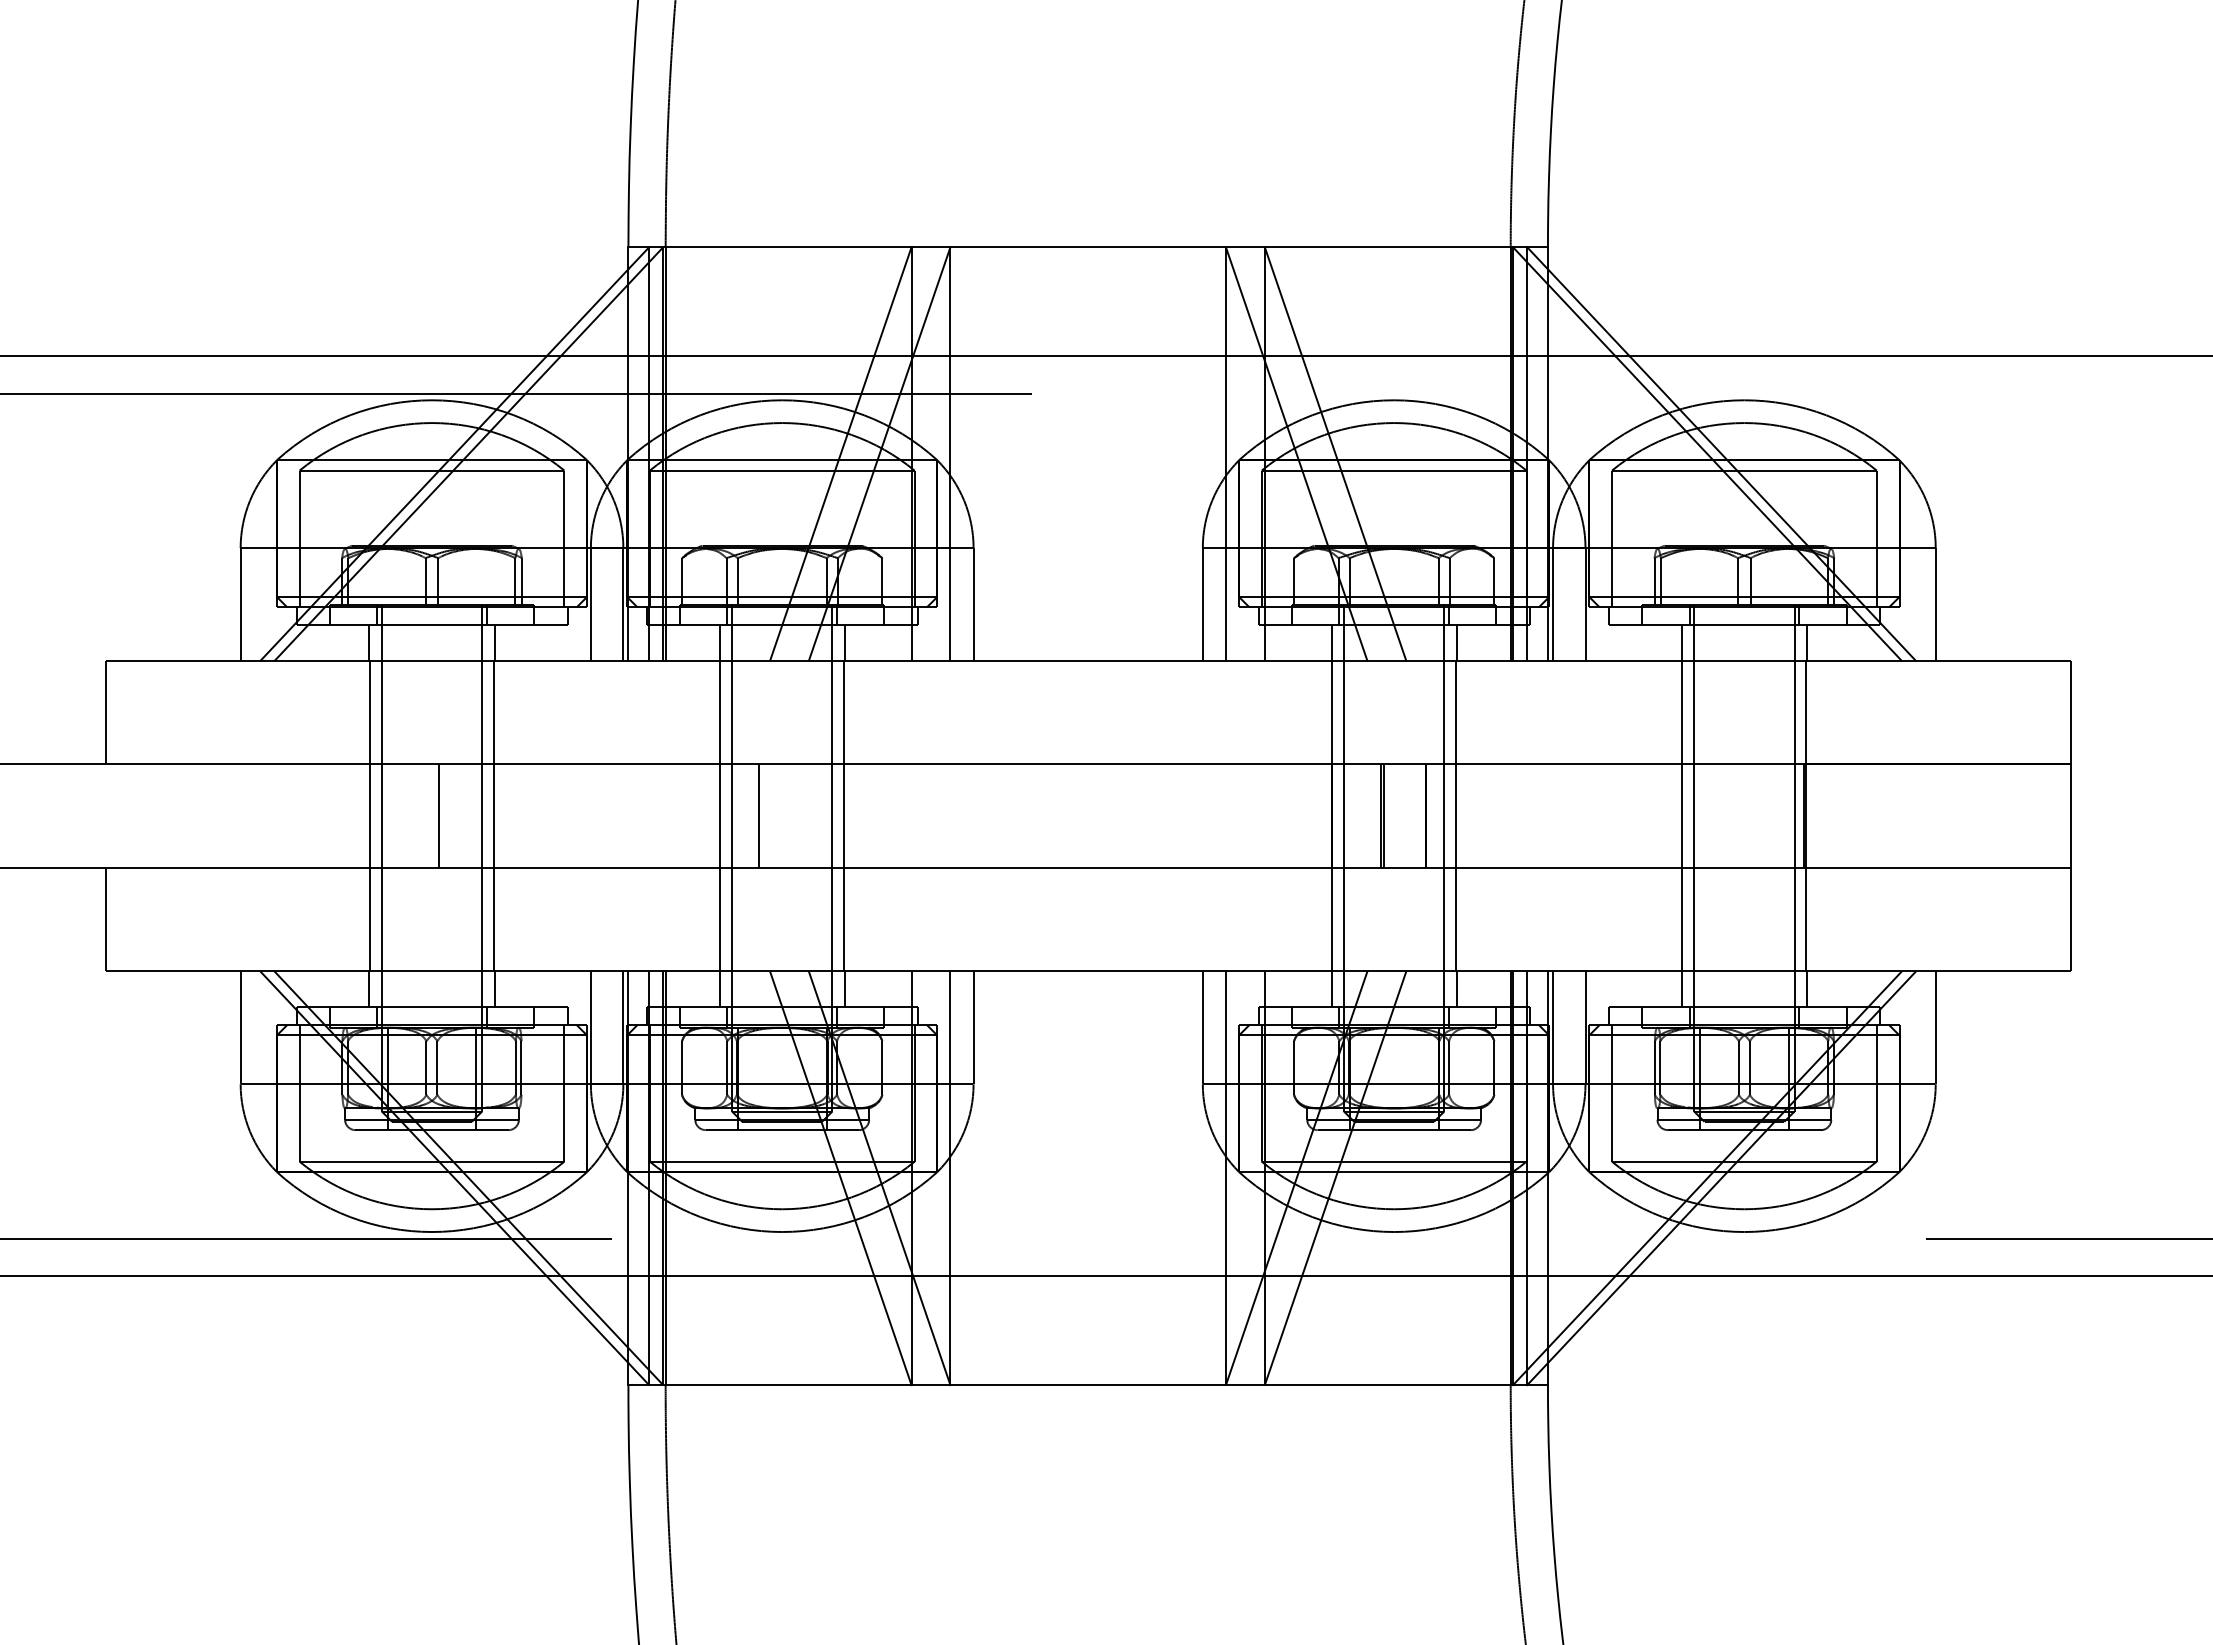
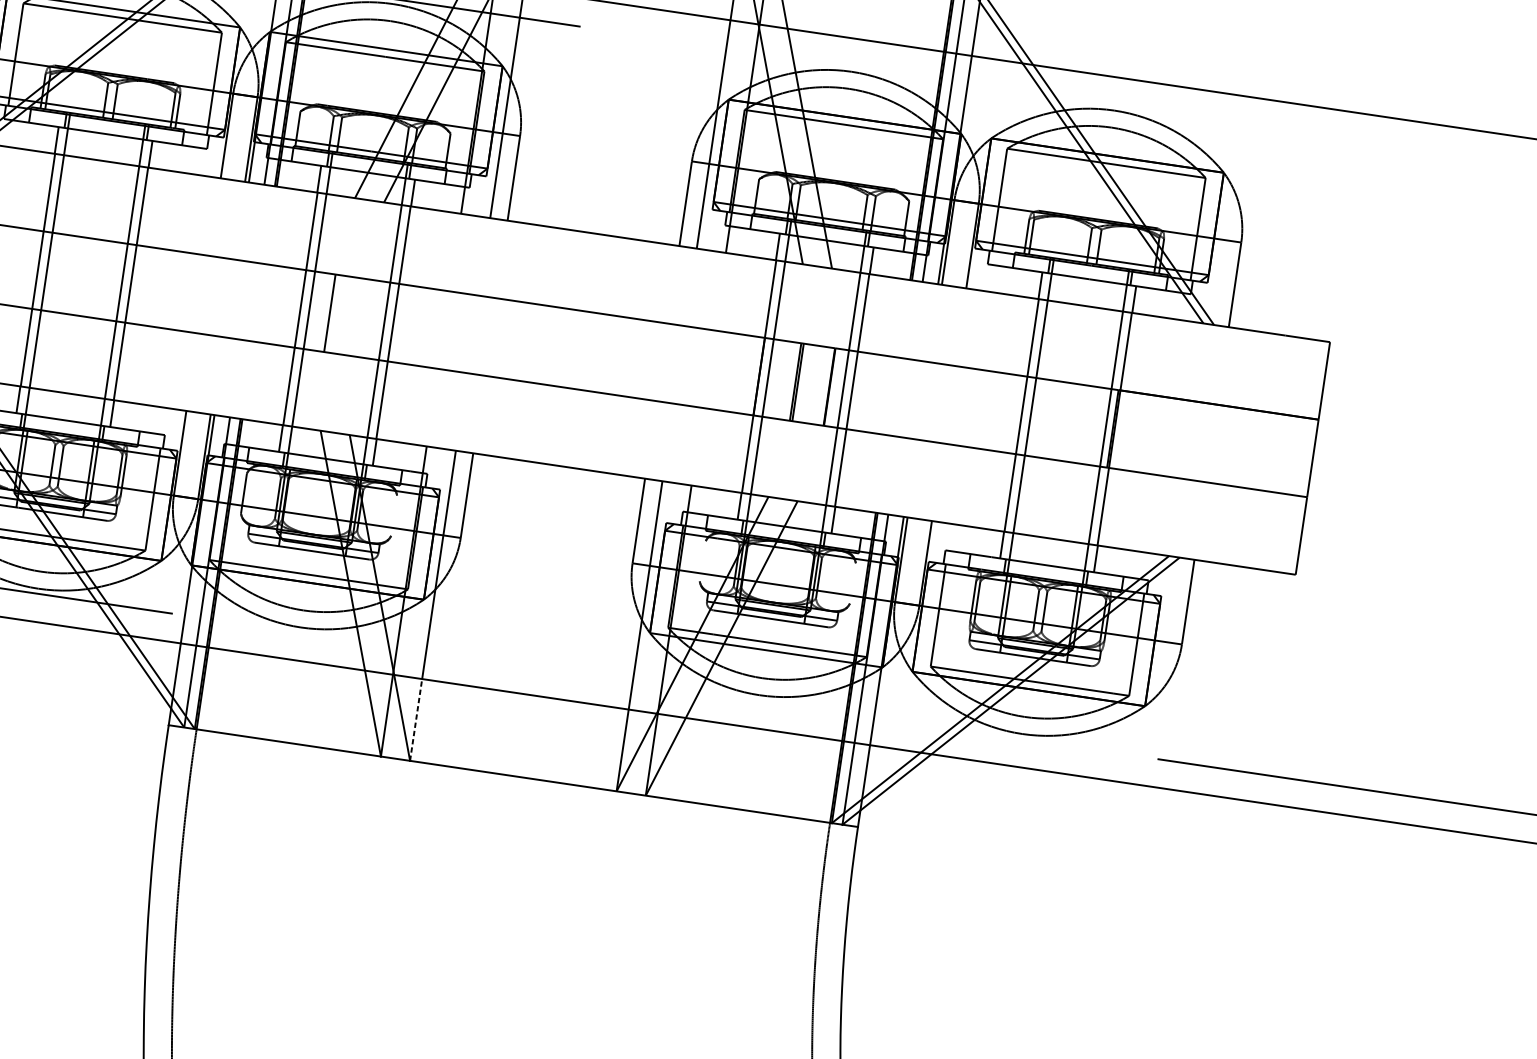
line: (439, 815) -> (90, 277), removed
line: (882, 1067) -> (394, 515), removed
line: (1294, 1067) -> (703, 560), removed
line: (1494, 1067) -> (853, 583), removed
line: (950, 1330) -> (416, 719), solid -> dashed

